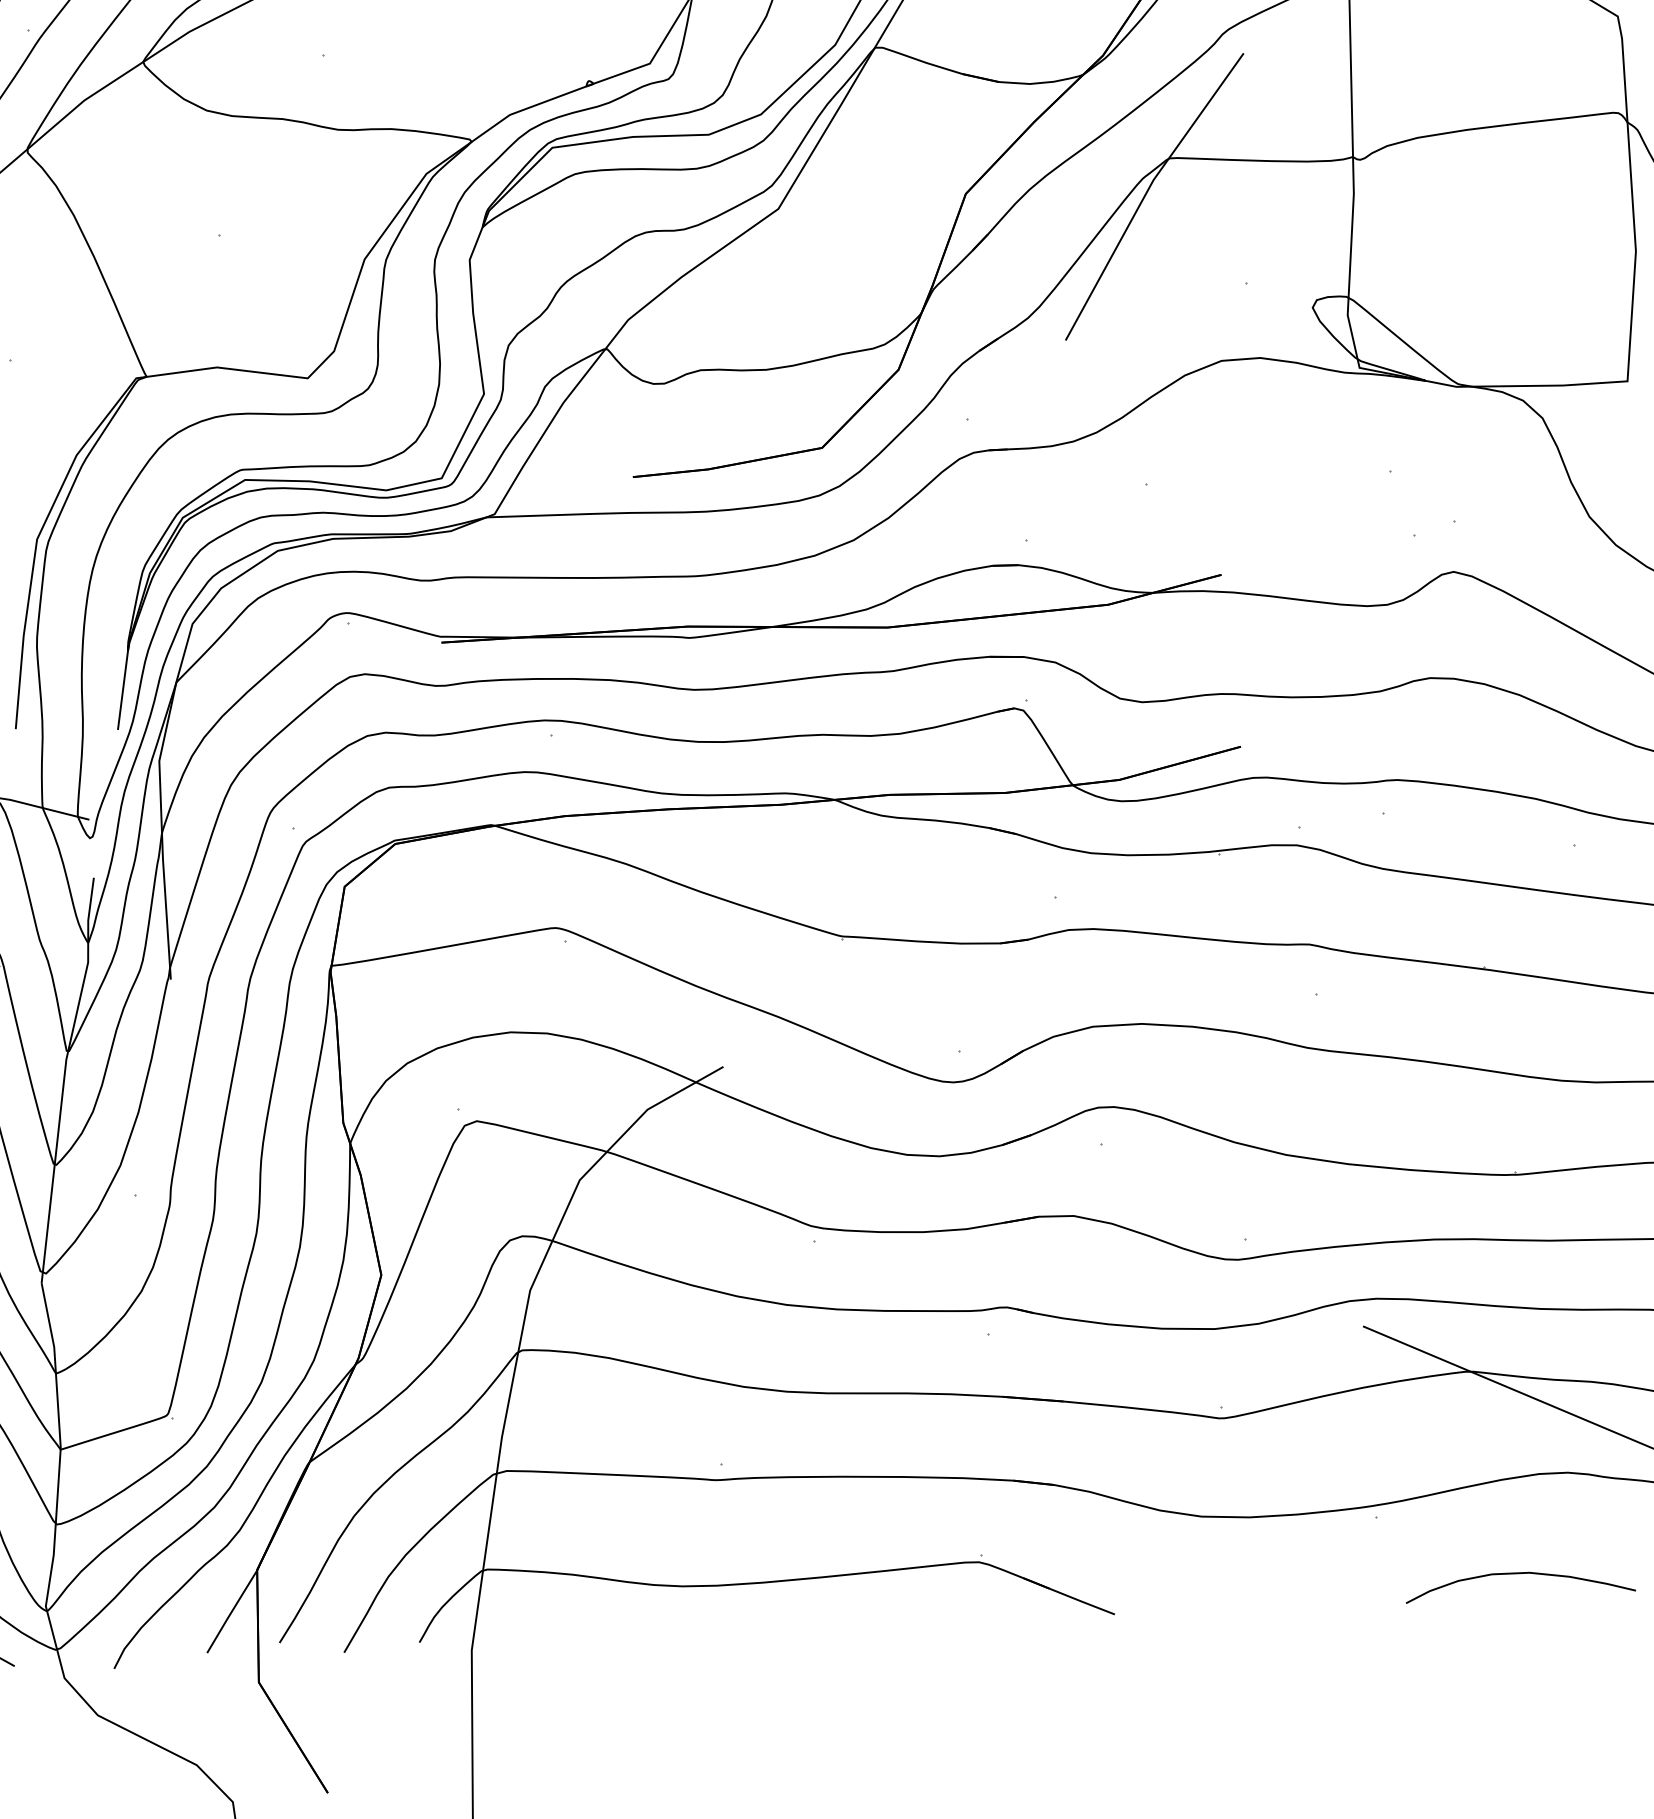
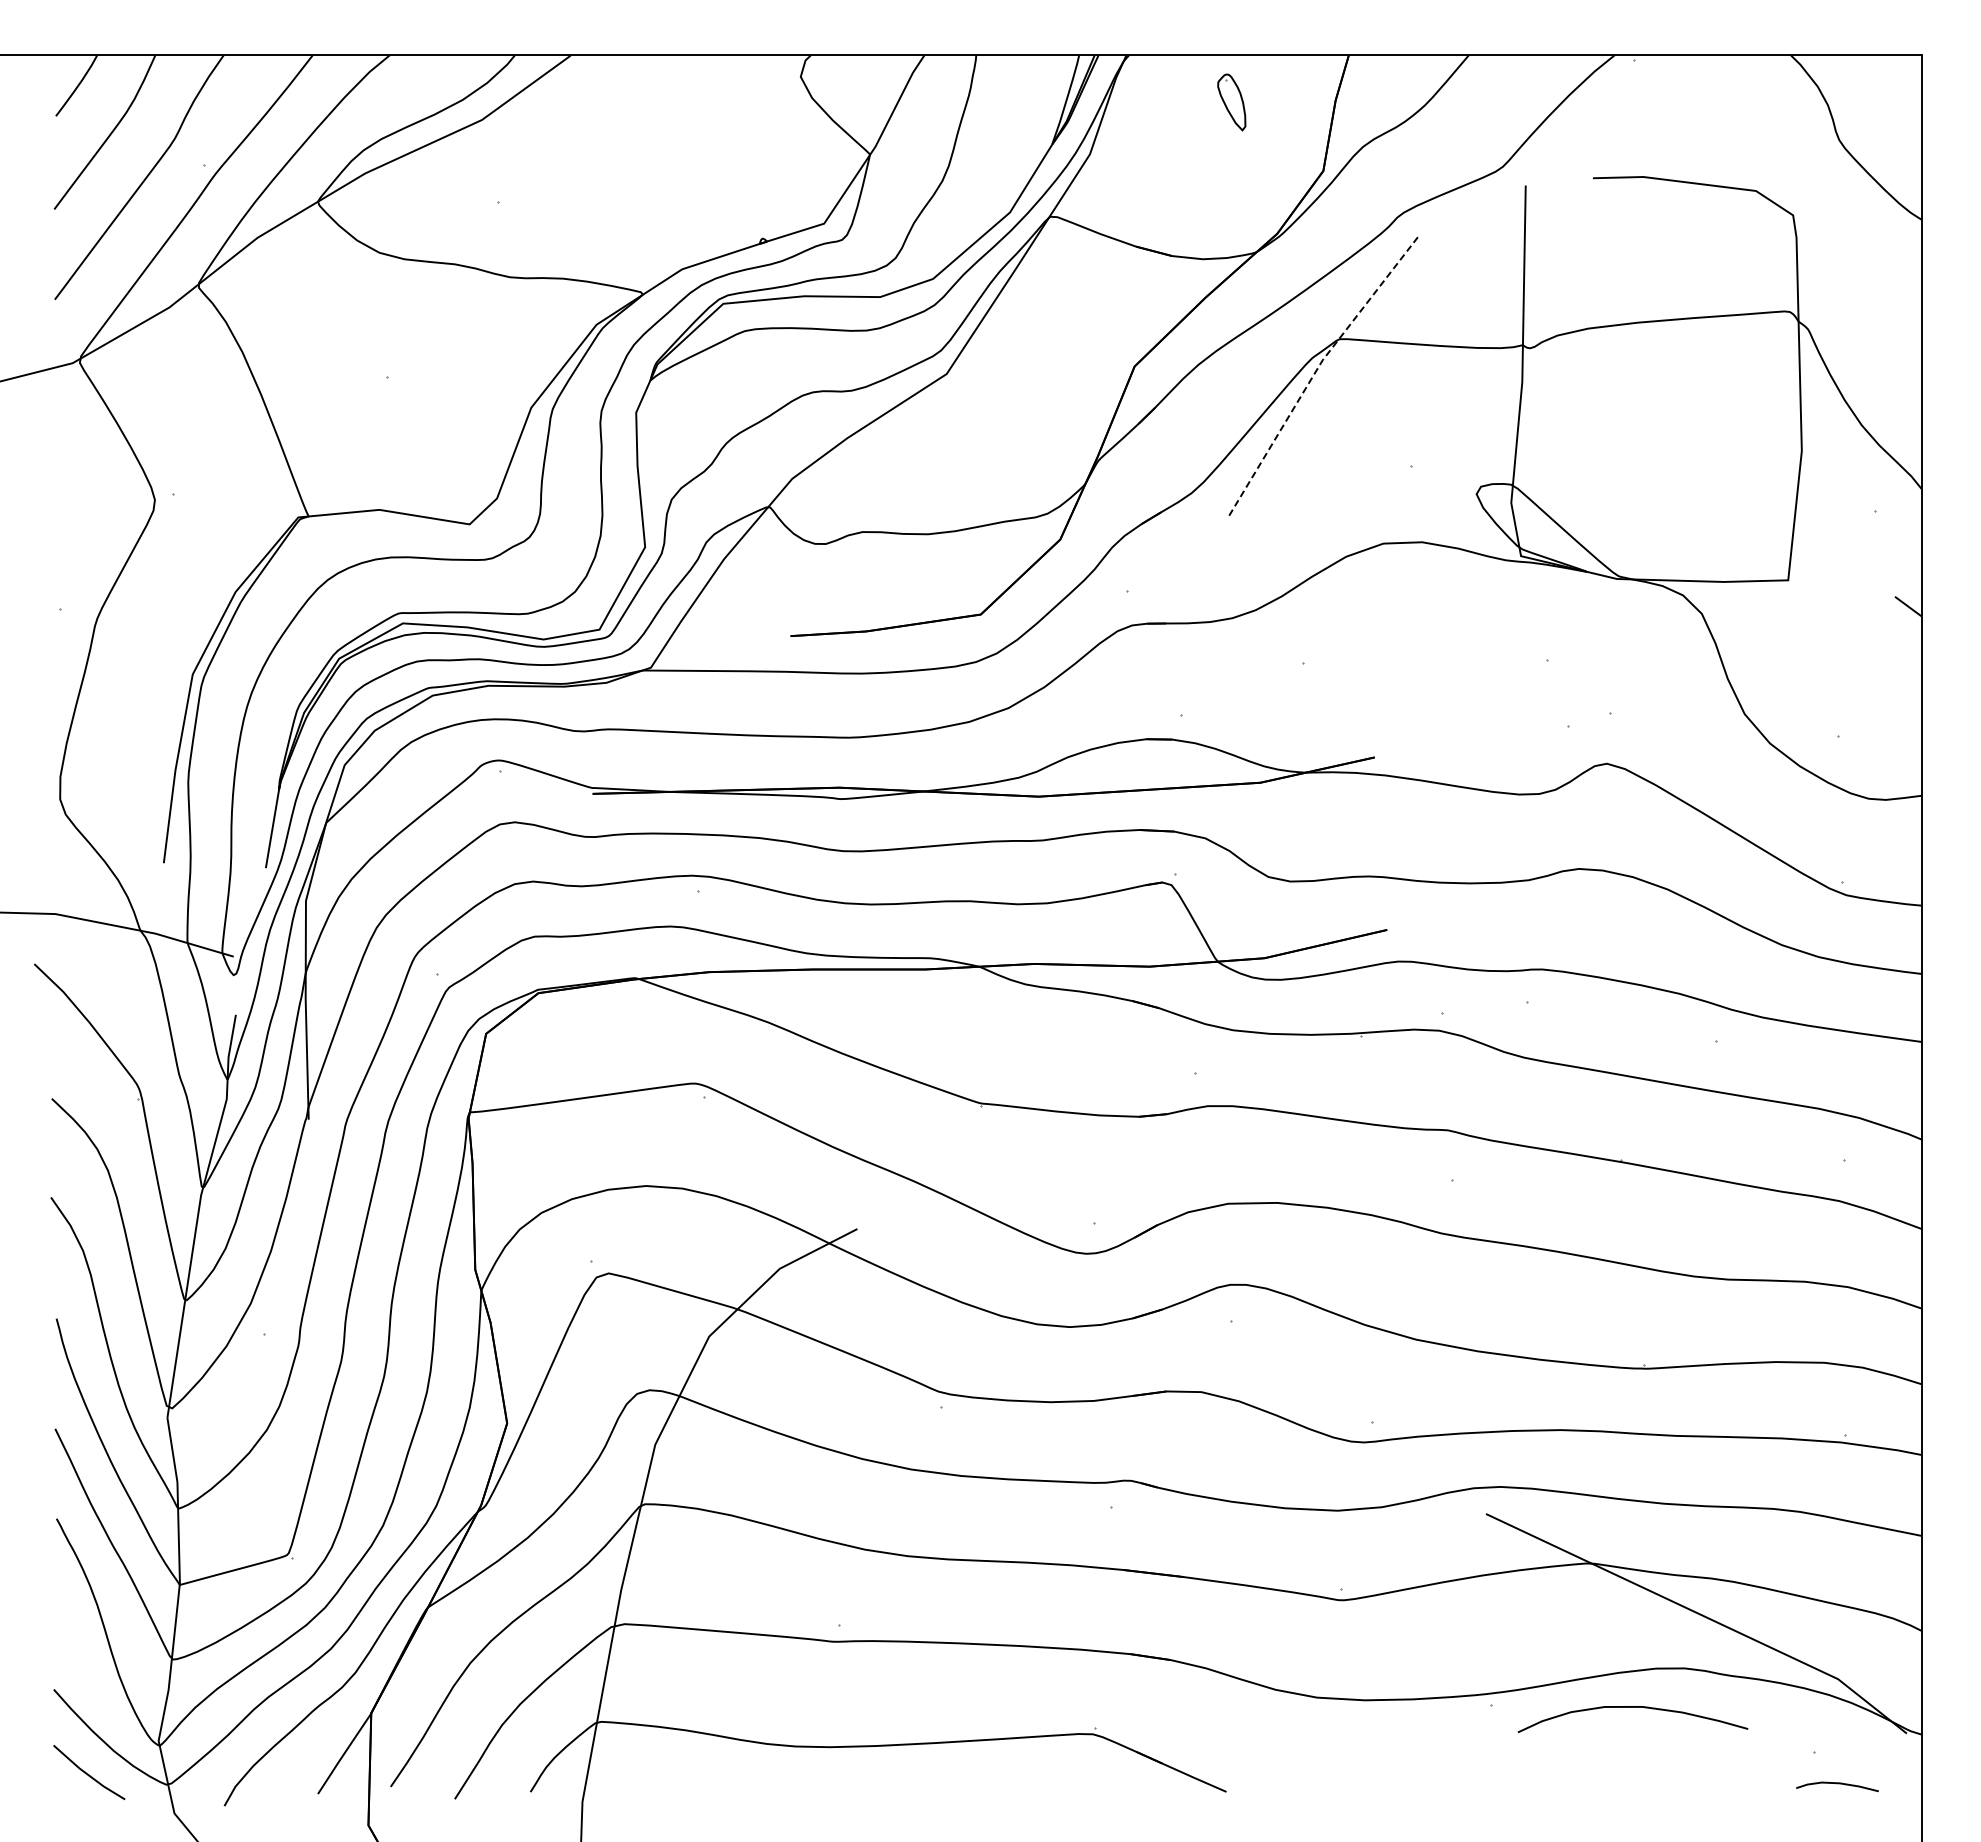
line: (1147, 191) -> (1316, 371), solid -> dashed
curve: (1519, 1573) -> (1632, 1707), moved

